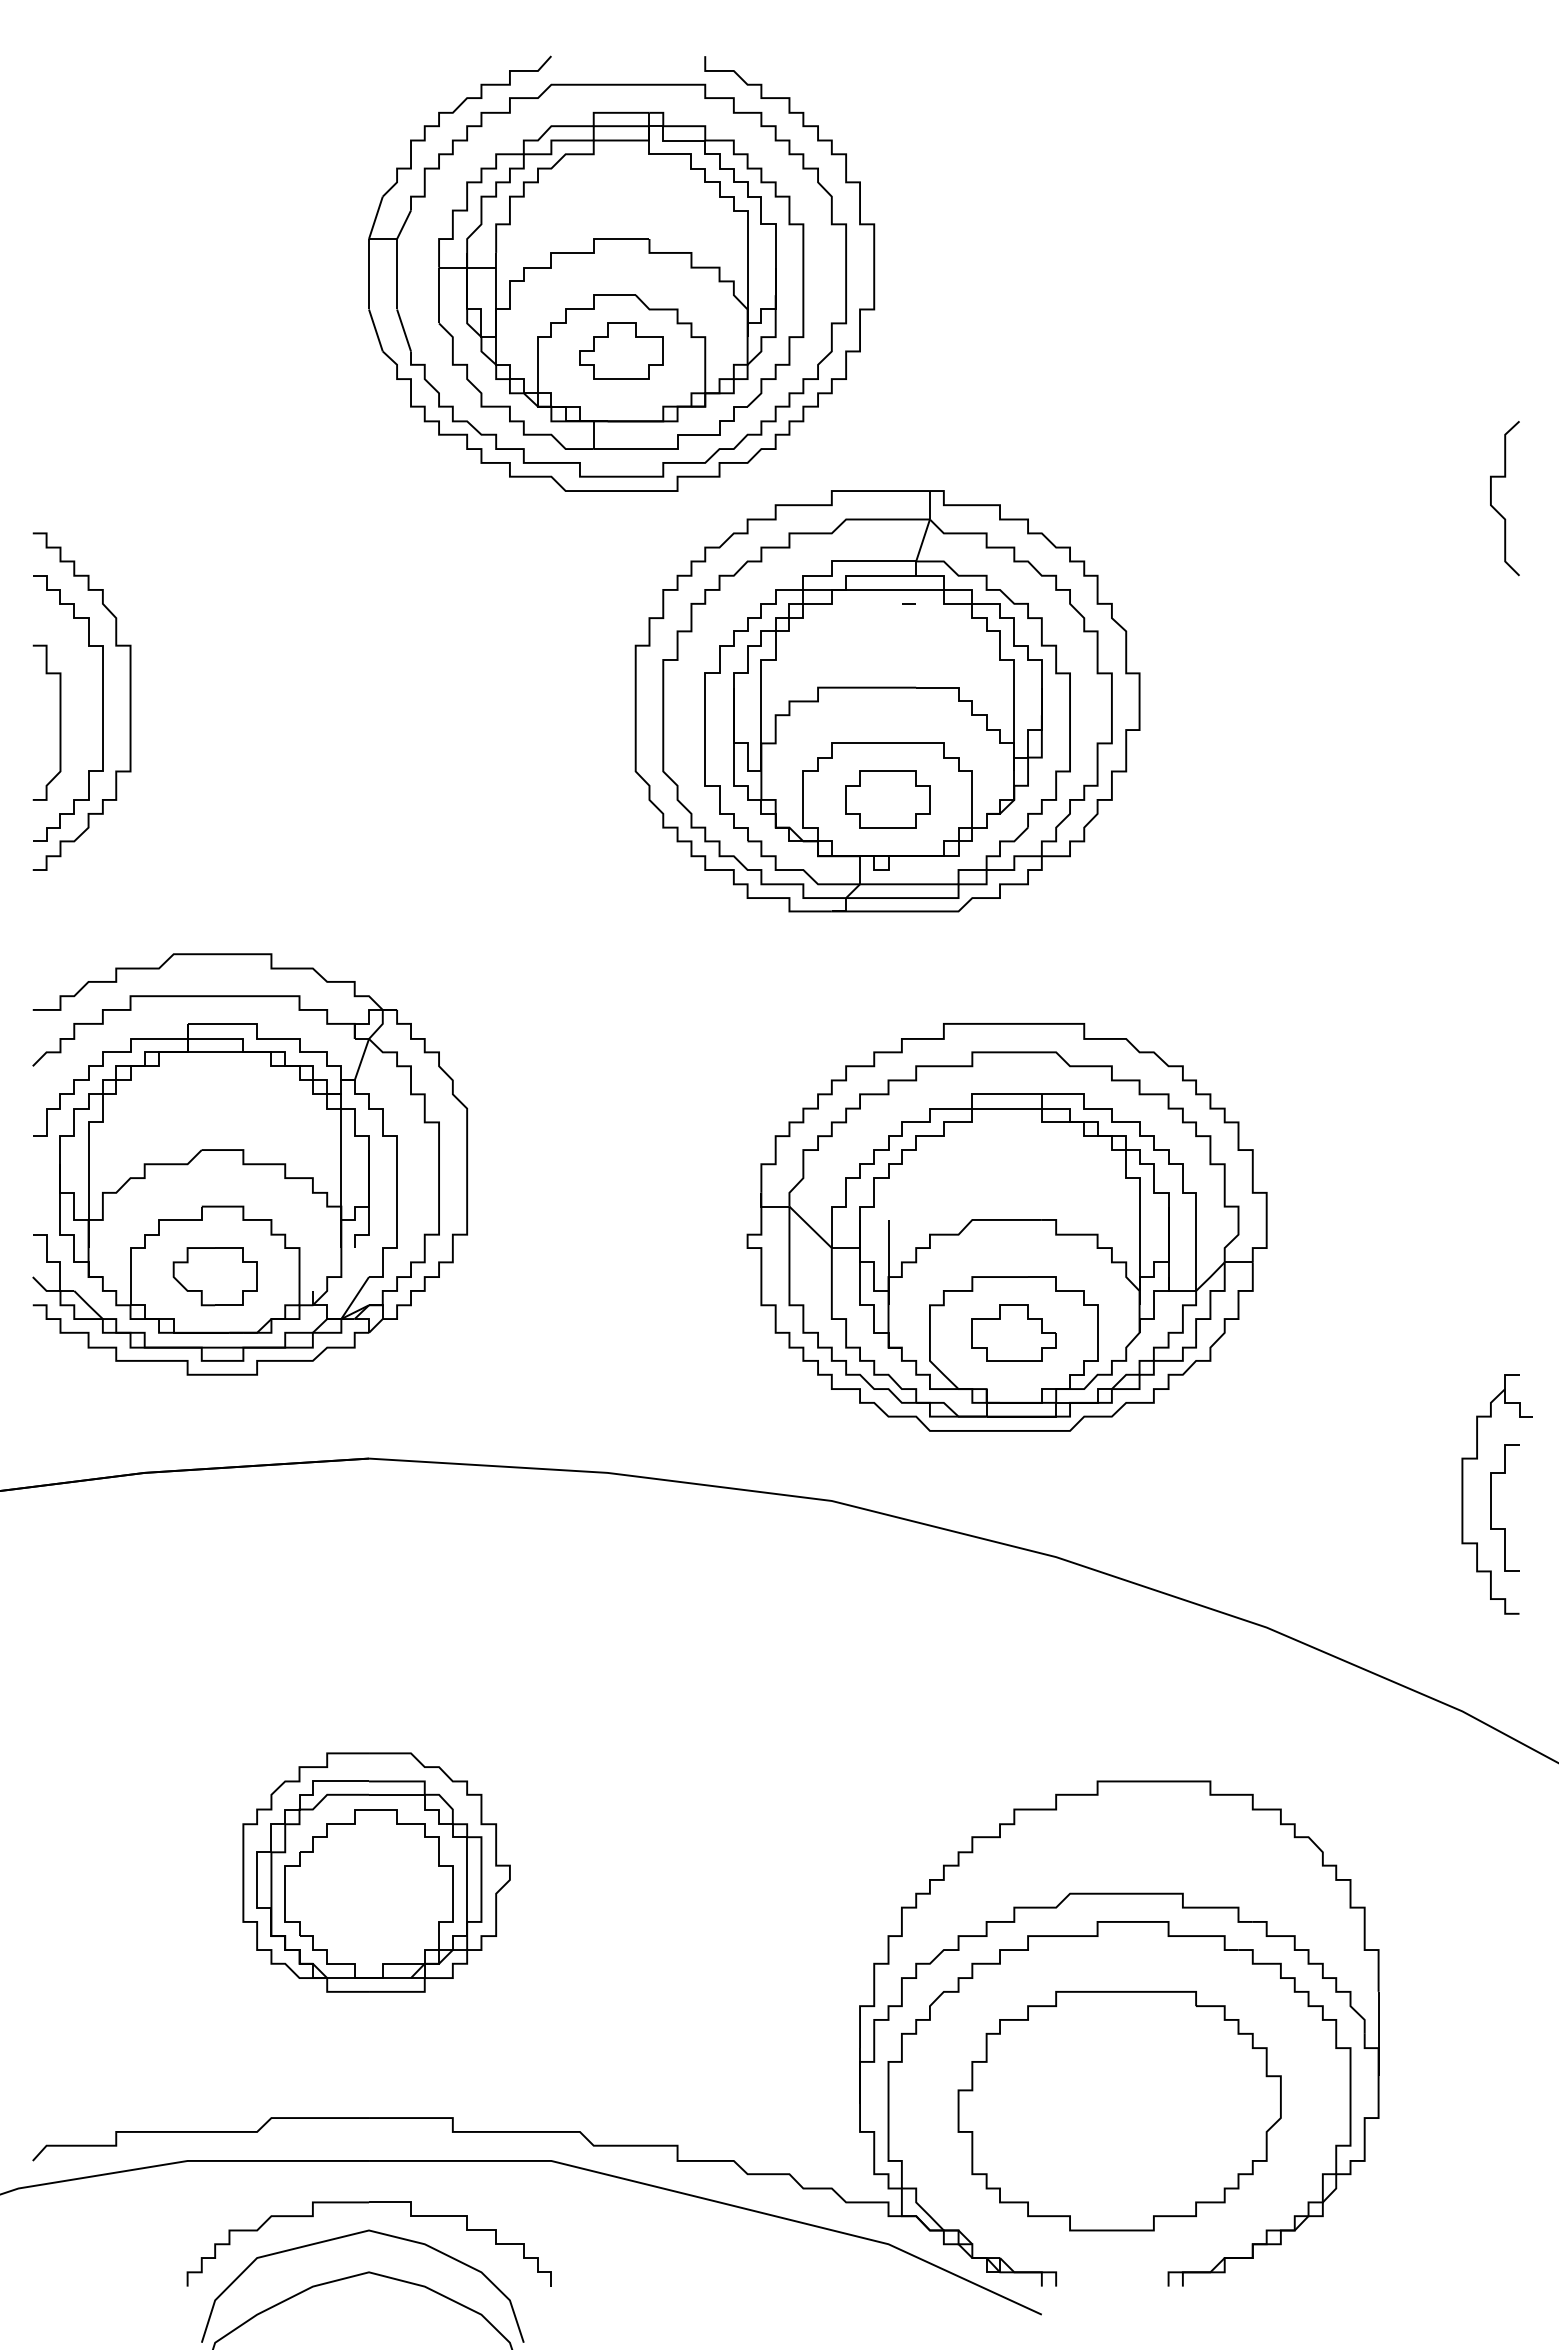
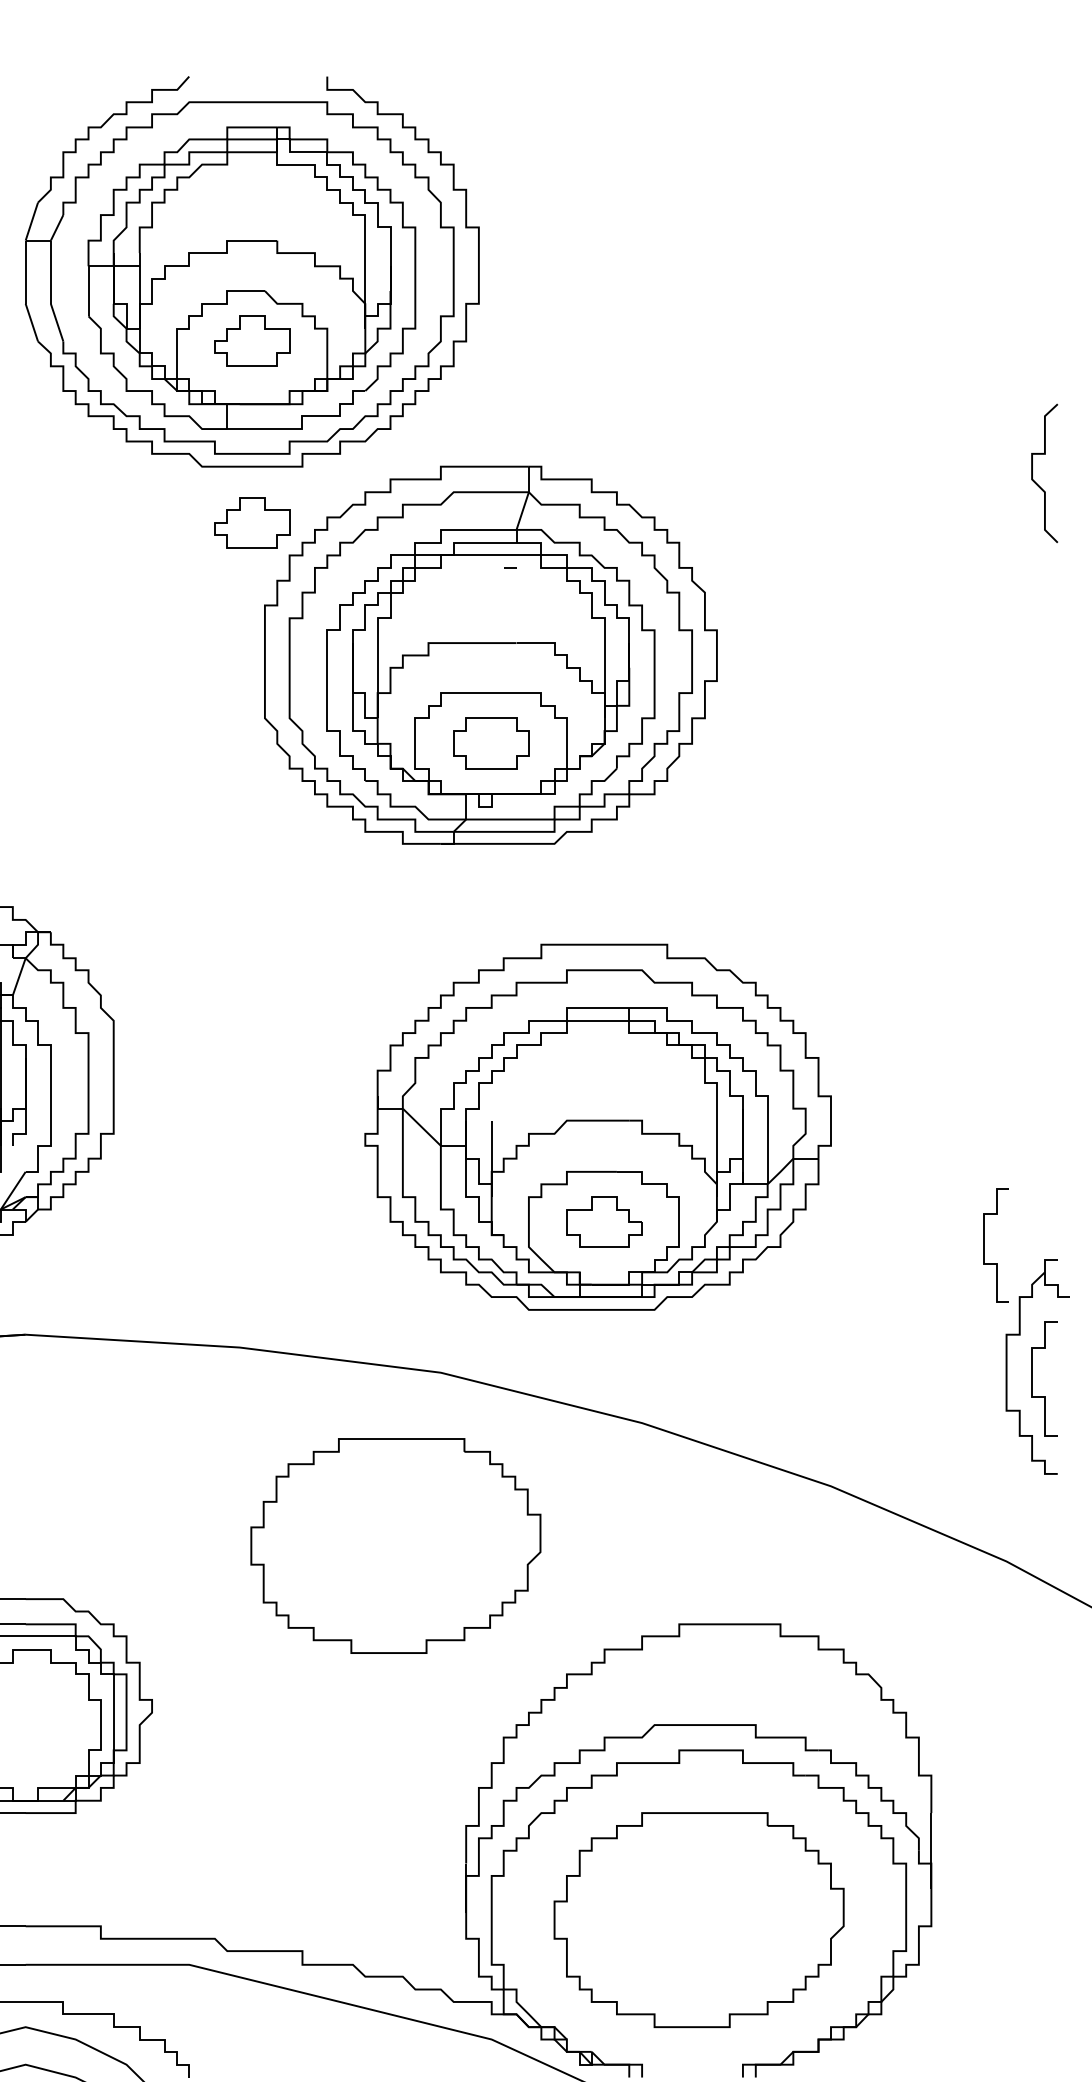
part: (621, 552) -> (252, 521), added
curve: (1437, 1358) -> (984, 1244), added
part: (781, 1694) -> (395, 1546), added

